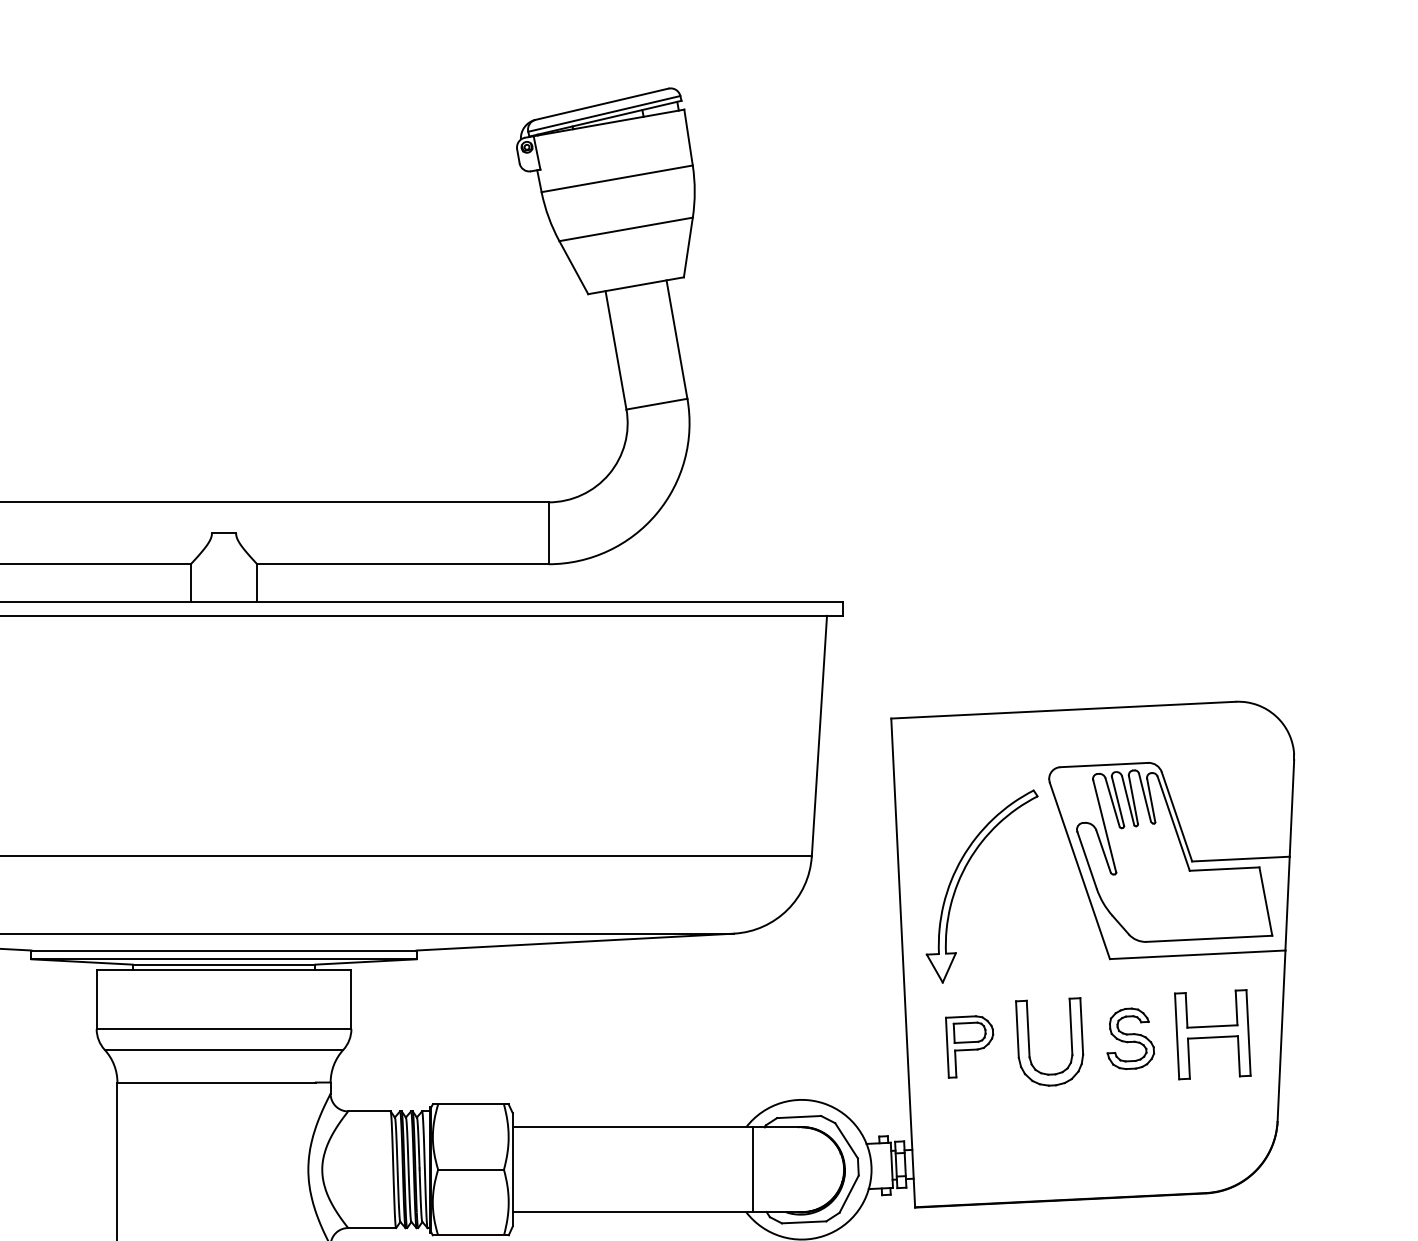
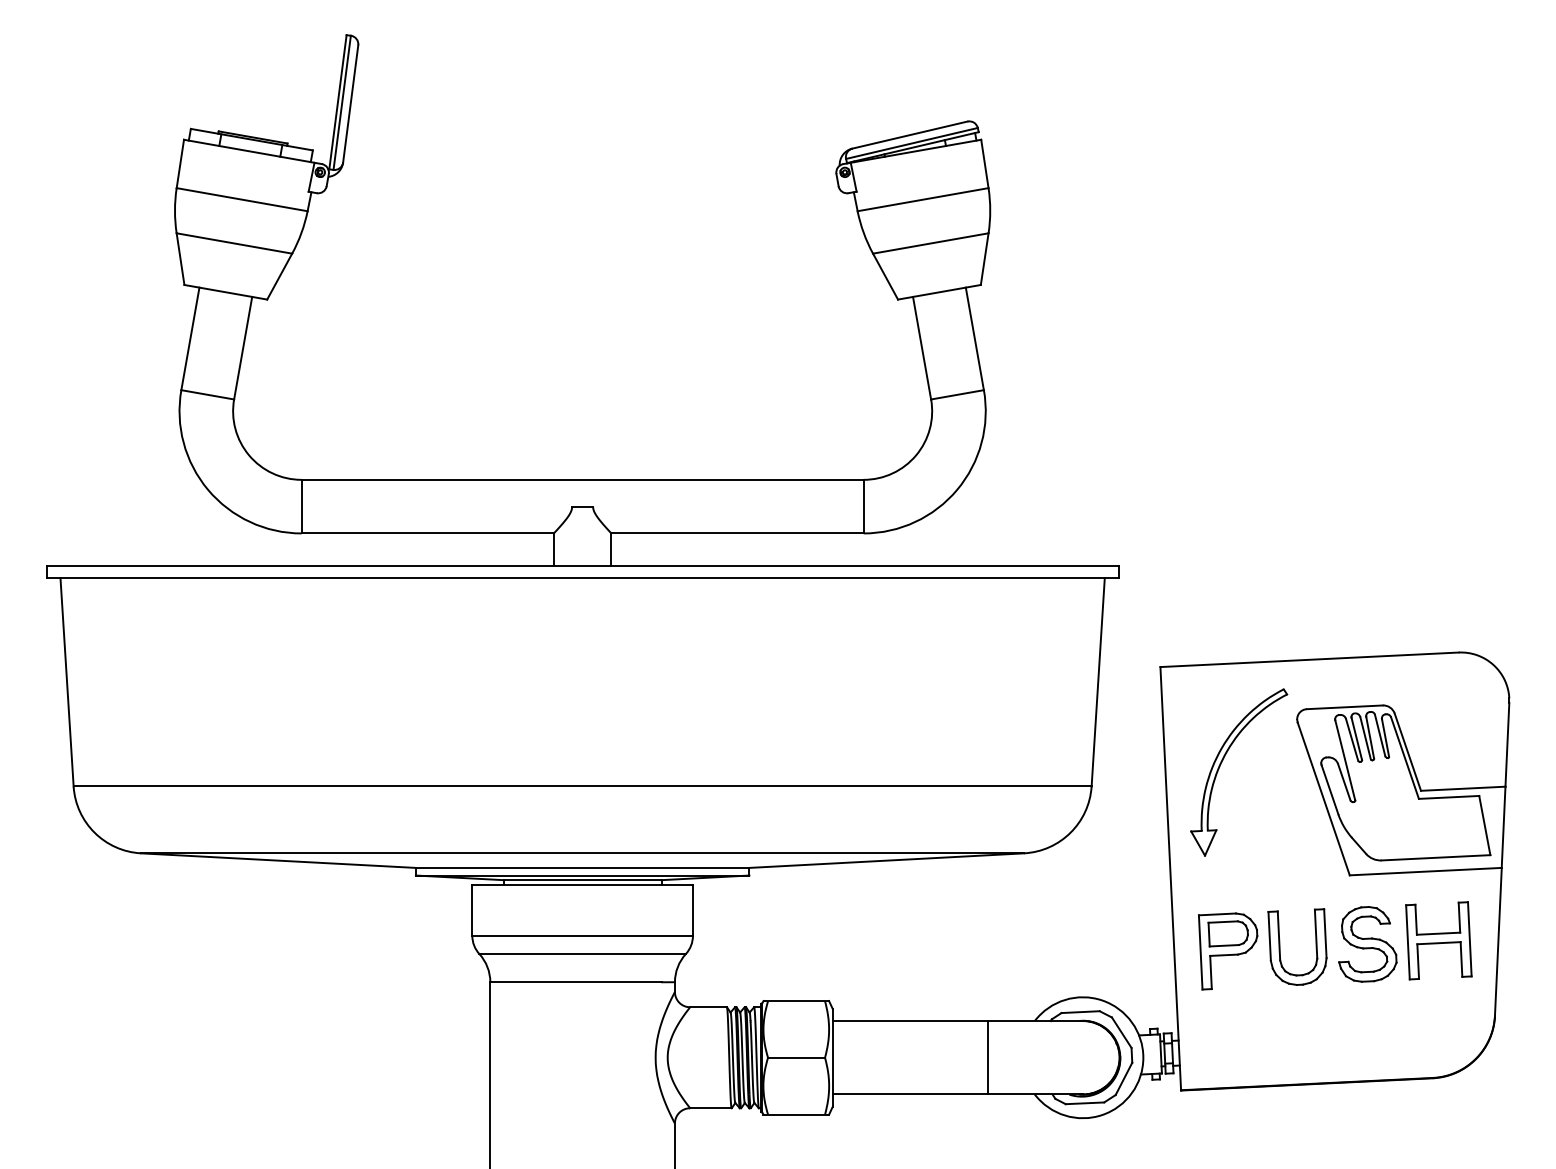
part: (961, 877) -> (1221, 764), moved
part: (1130, 1038) -> (1367, 944), size x1.43
part: (969, 1047) -> (1228, 951), size x1.43
line: (752, 1169) -> (987, 1057), moved

